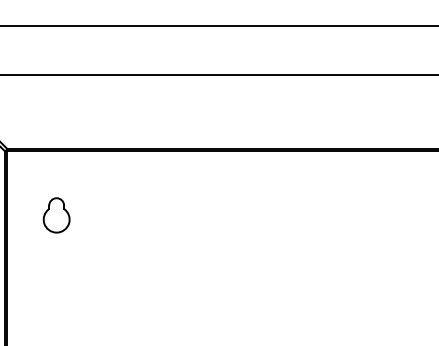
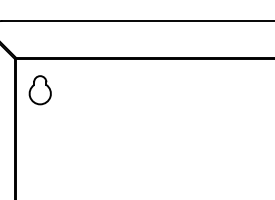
part: (55, 215) -> (39, 90), size x1.67

